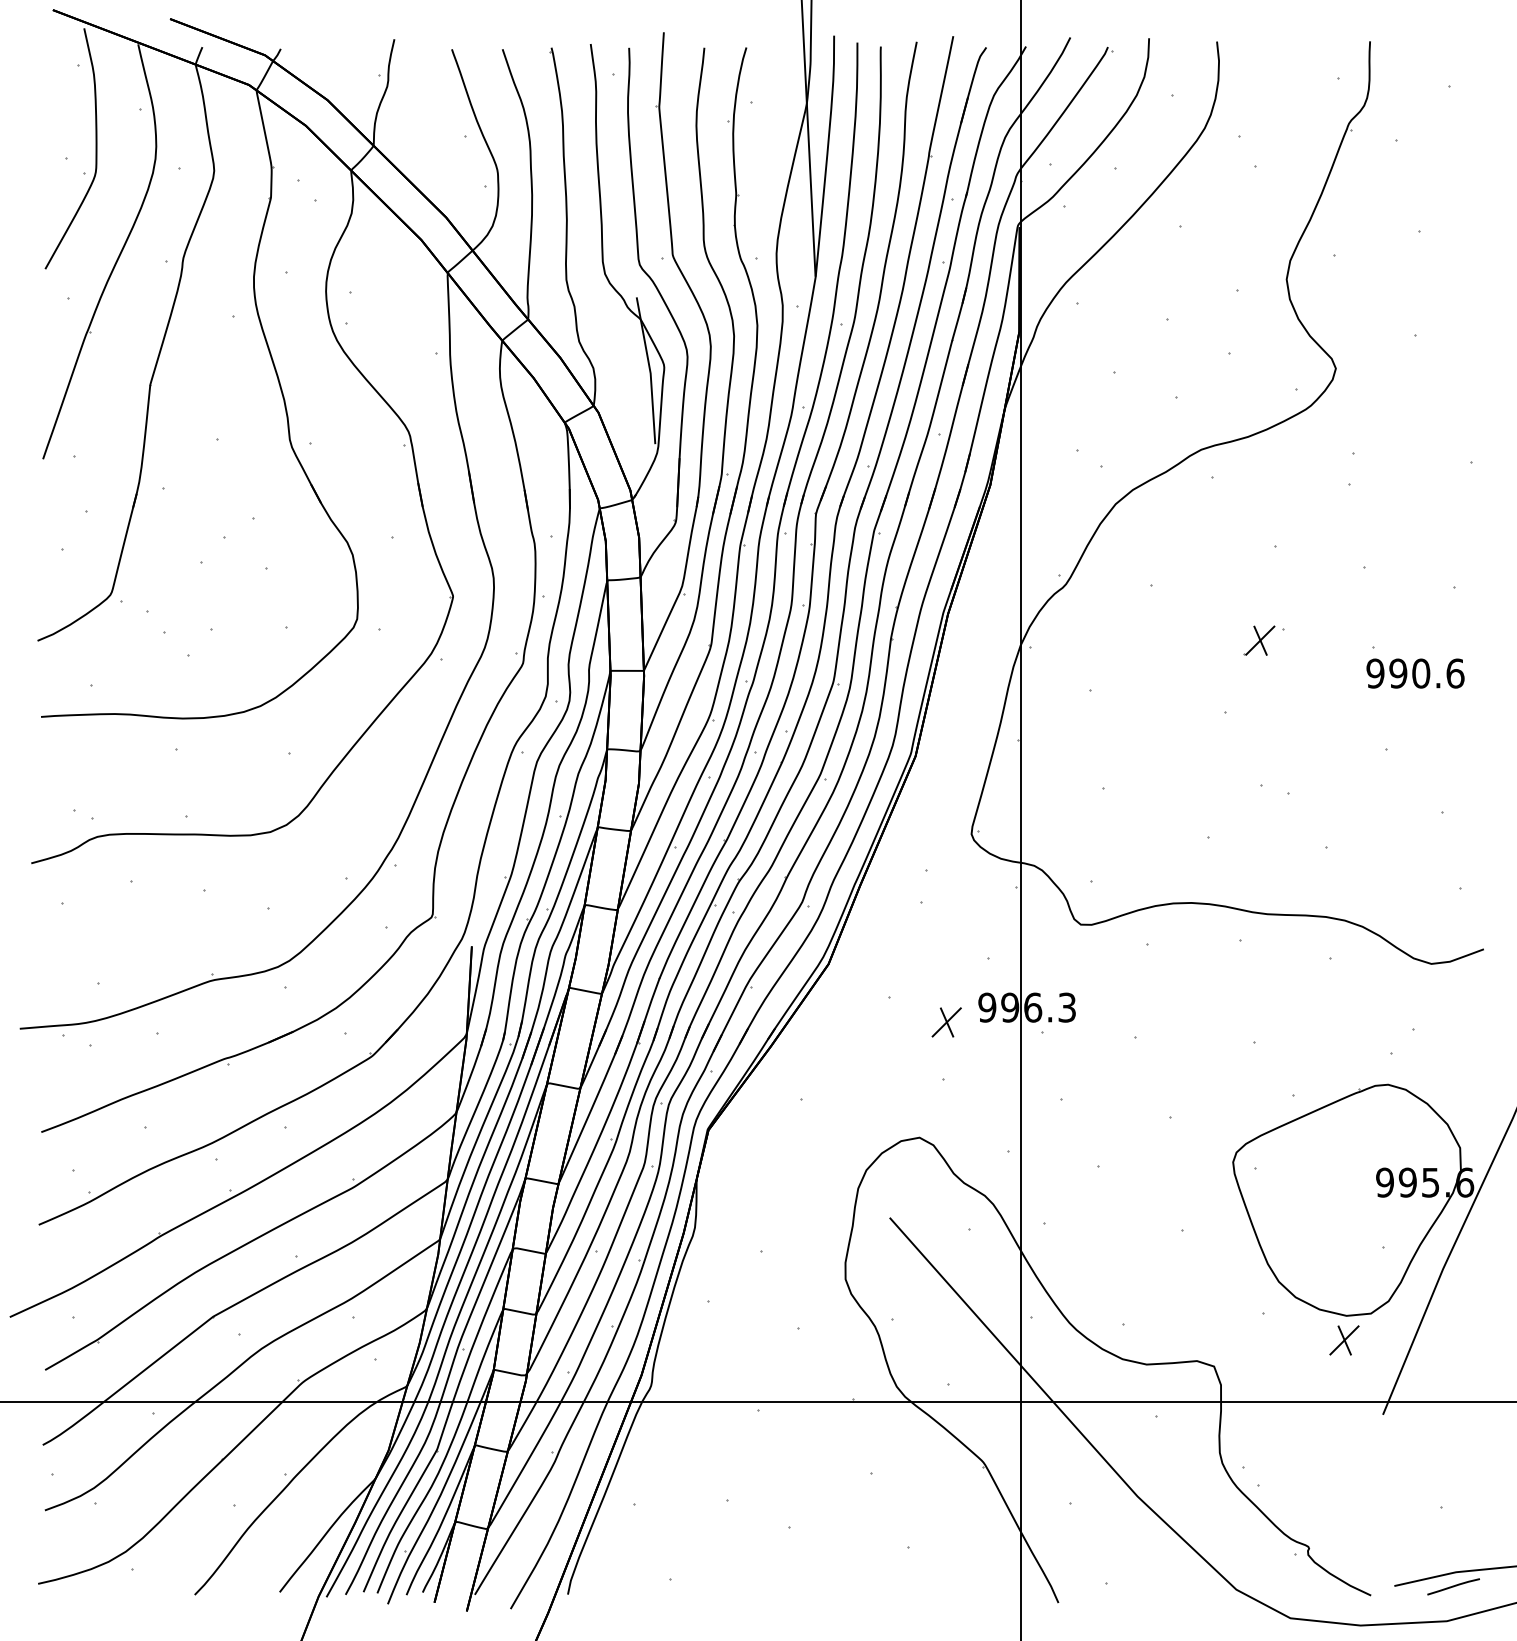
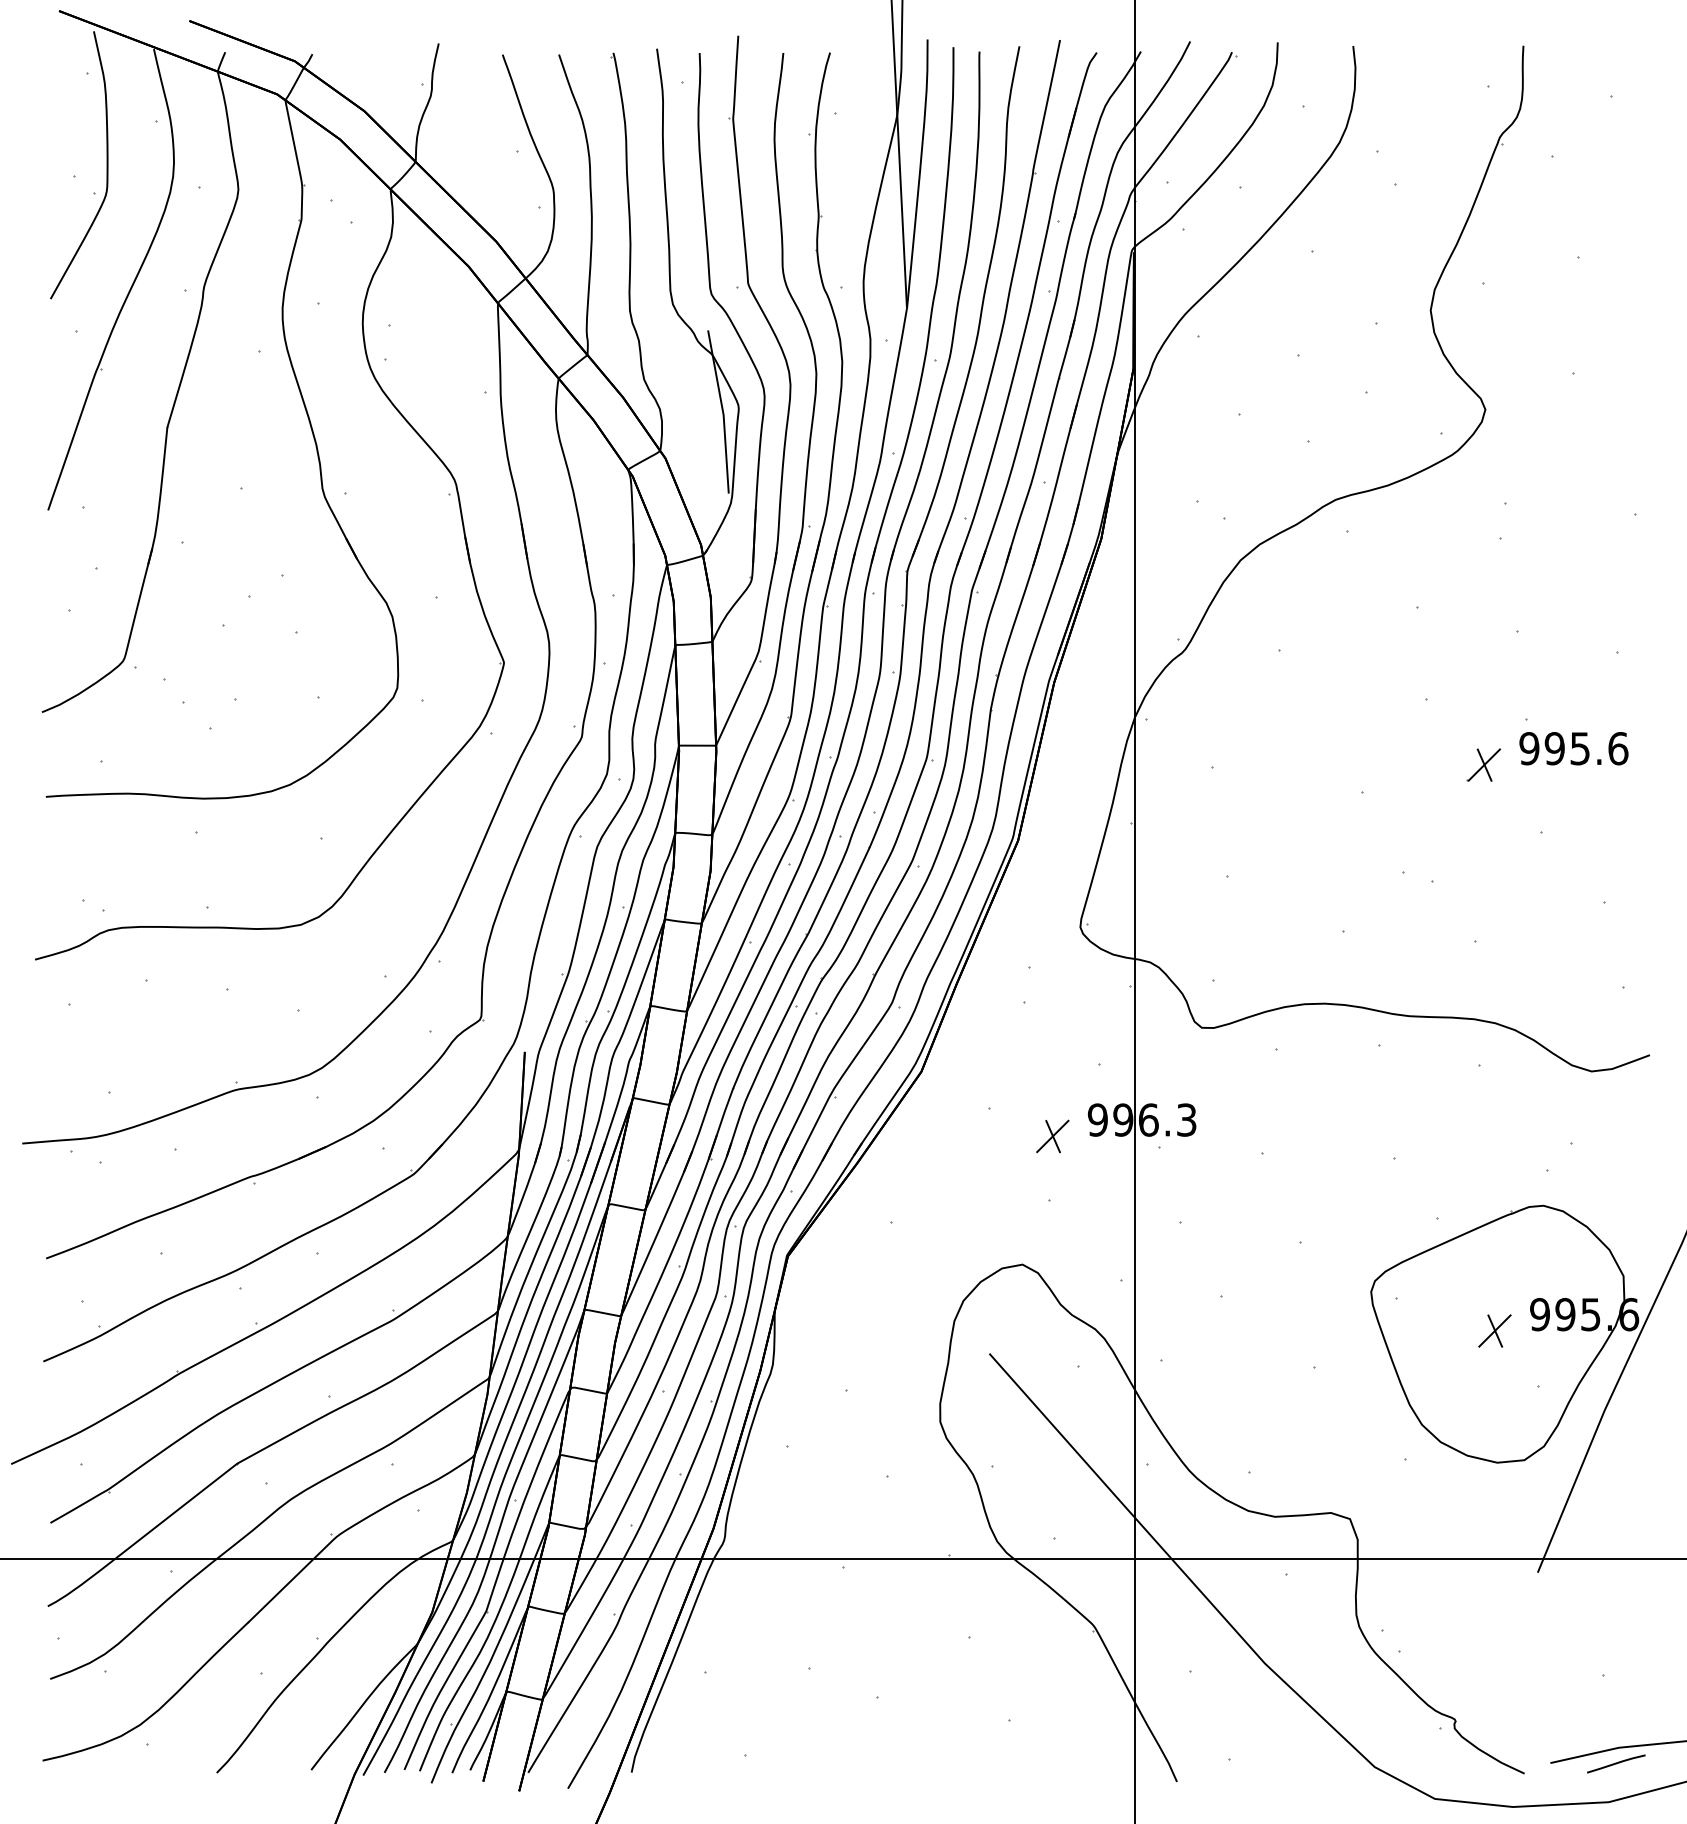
part: (1259, 640) -> (1483, 764), moved
text: (1421, 673) -> (1580, 748), 990.6 -> 995.6
part: (1344, 1339) -> (1494, 1330), moved

